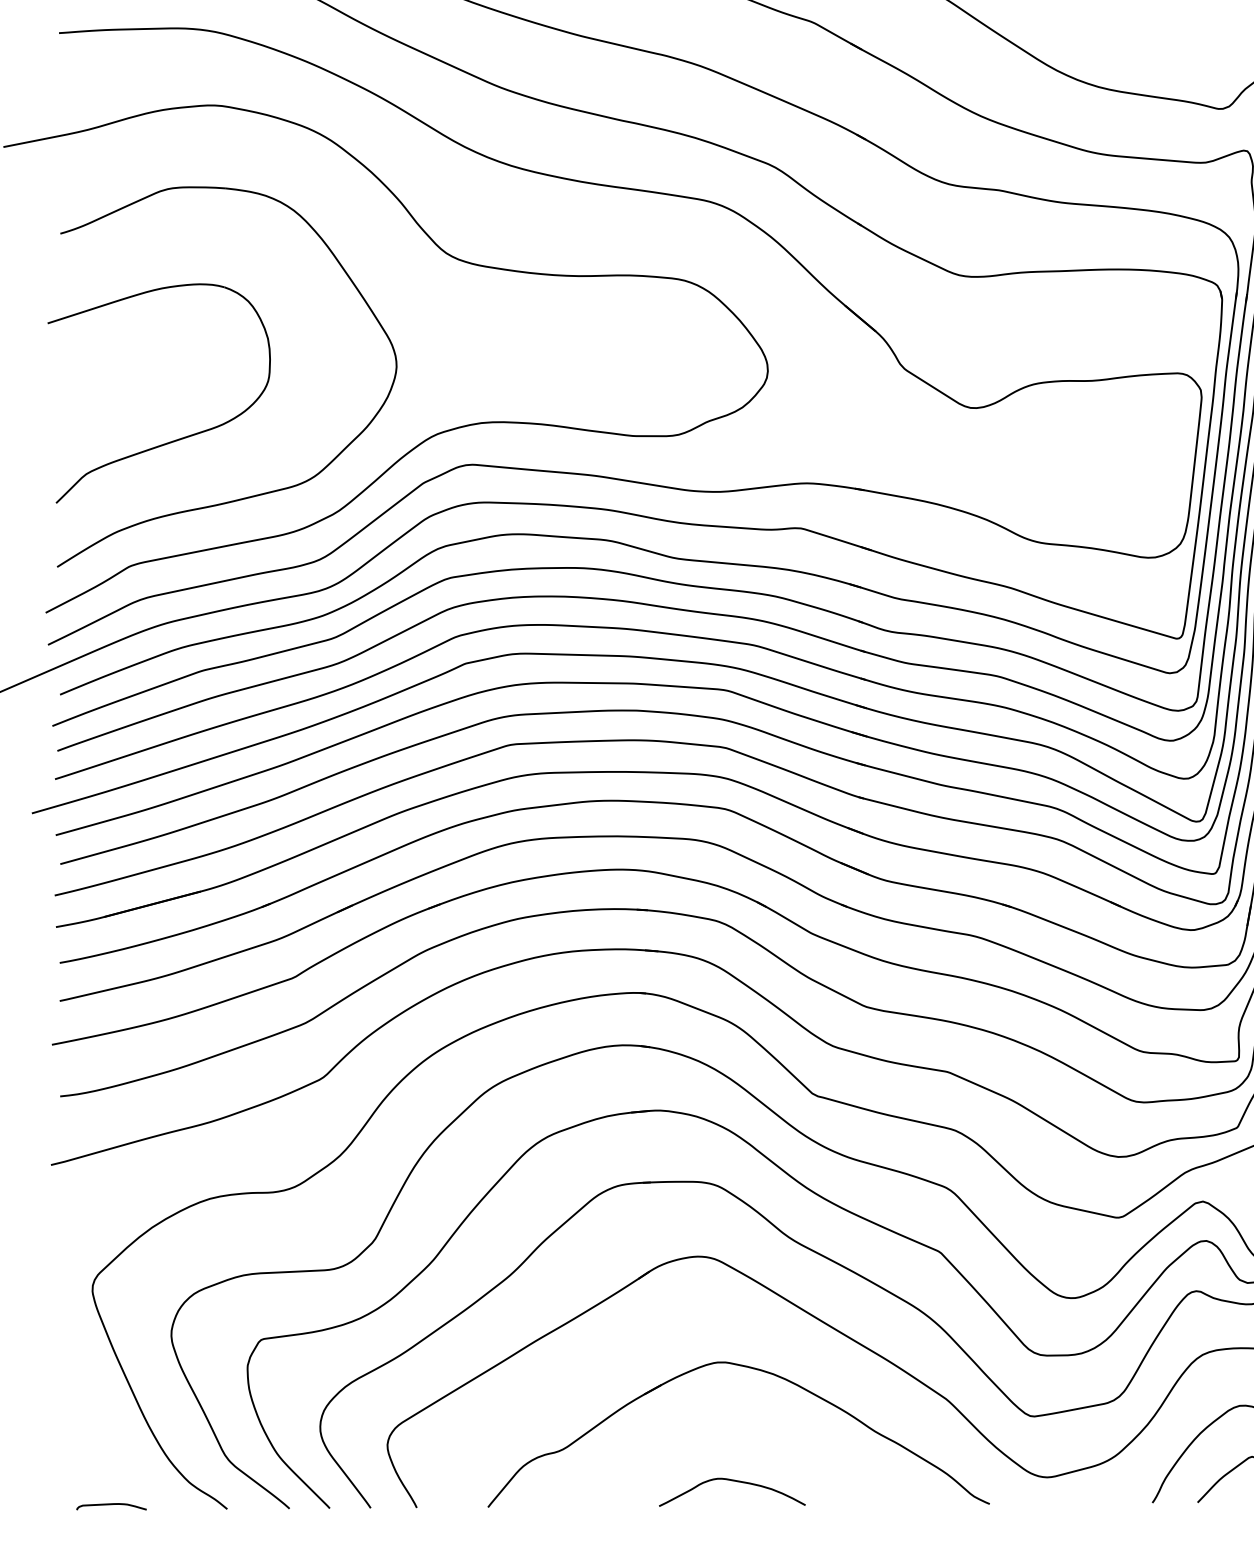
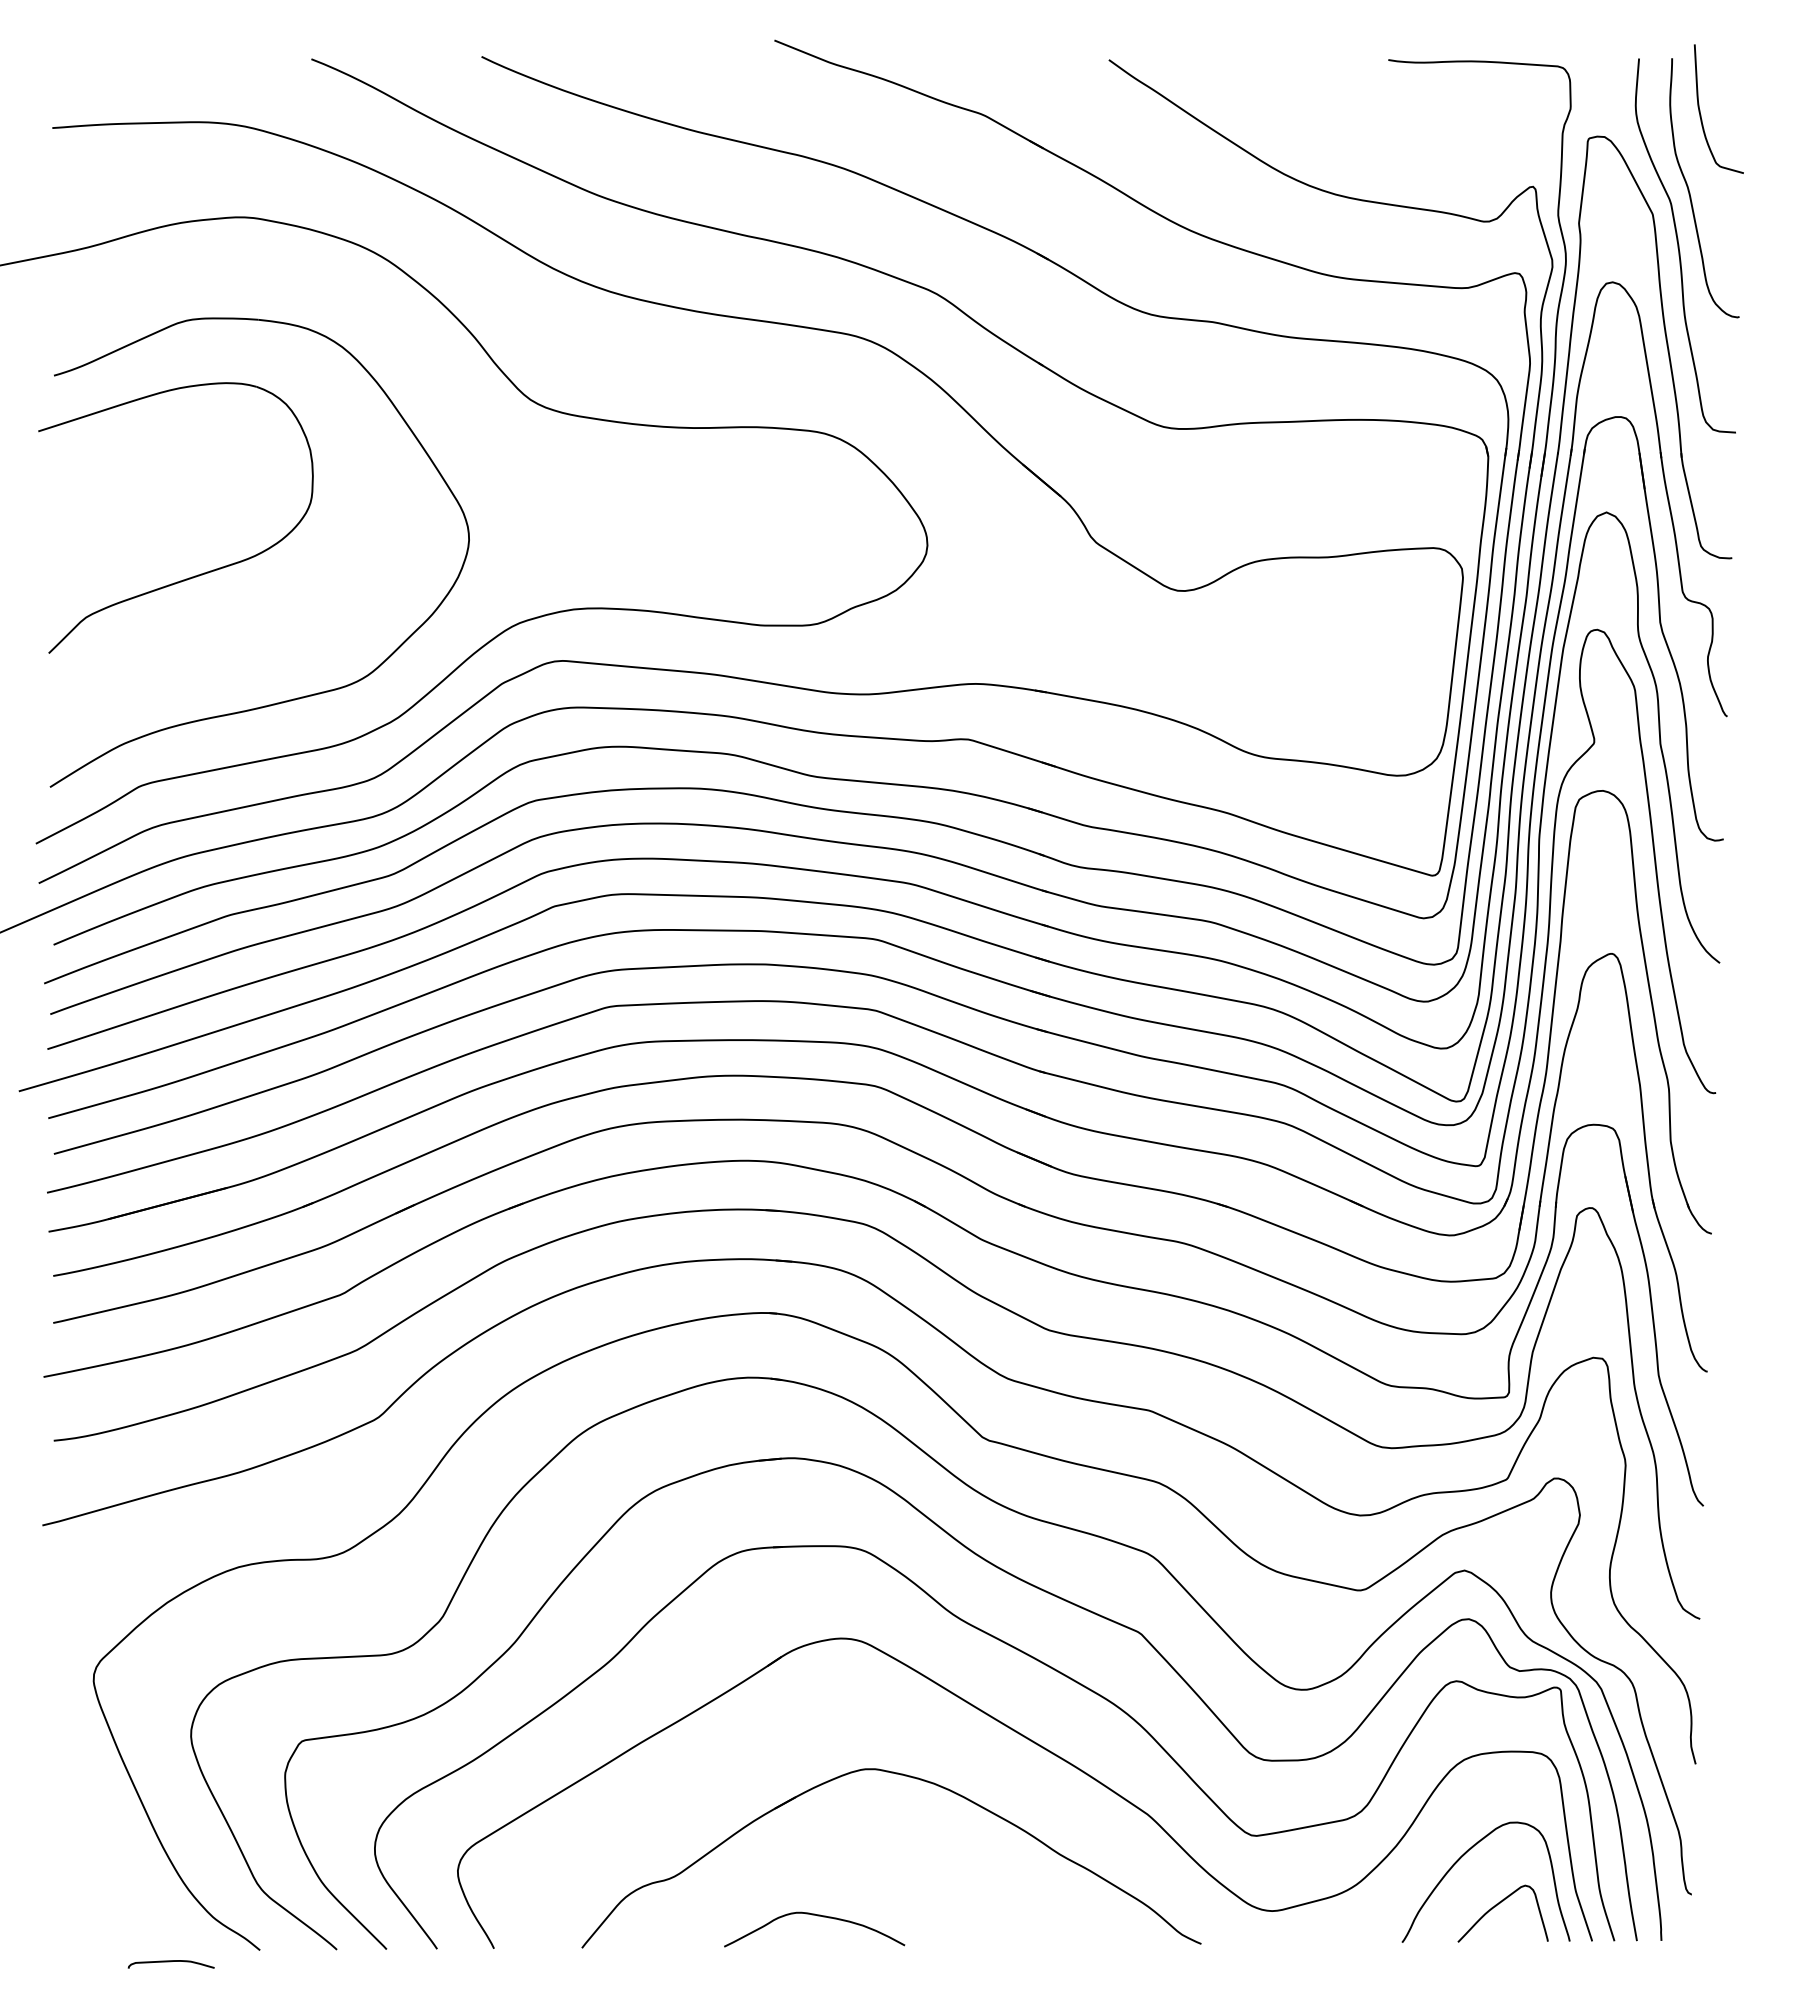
part: (174, 440) -> (195, 575), moved
curve: (734, 1481) -> (817, 1916), moved
curve: (111, 1505) -> (170, 1962), moved

